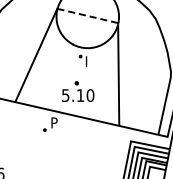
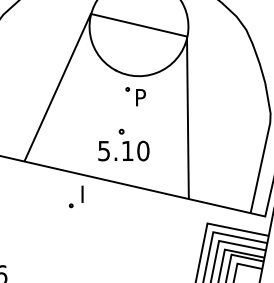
line: (89, 16) -> (141, 26), dashed -> solid
text: (89, 59) -> (141, 94), I -> P
text: (54, 120) -> (86, 190), P -> I

